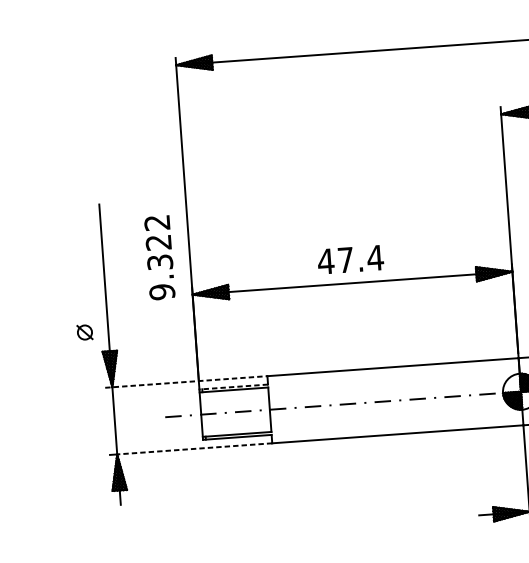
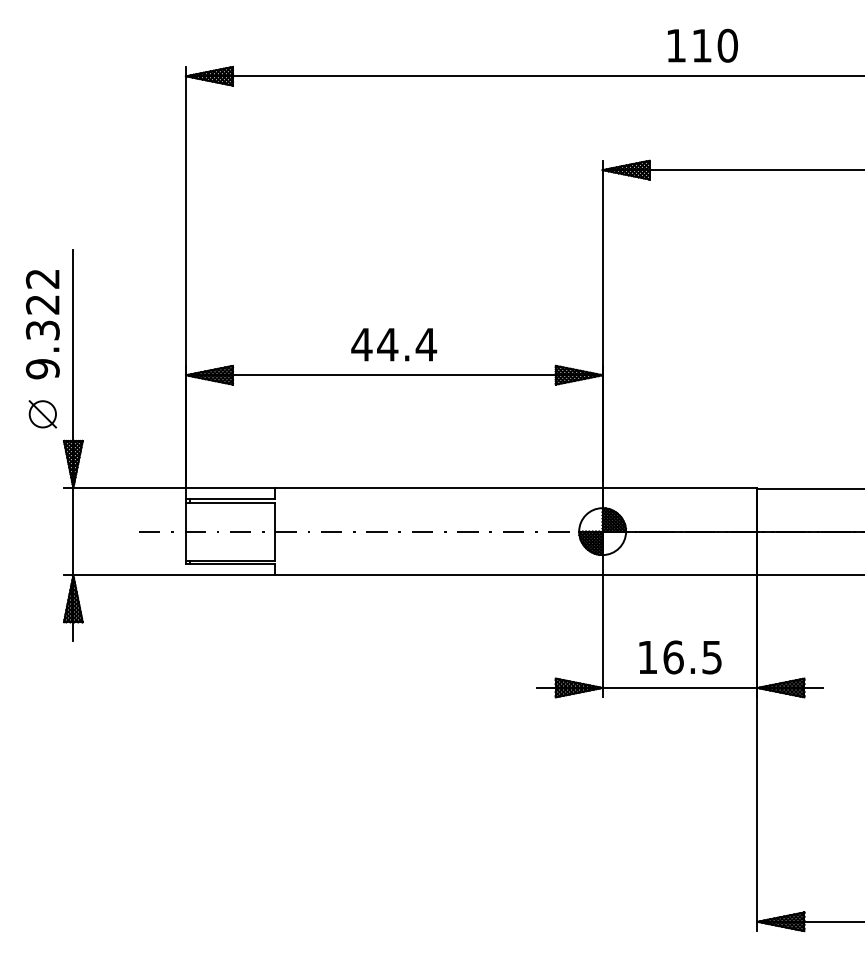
text: (159, 257) -> (42, 324), moved
text: (345, 259) -> (387, 344), 47.4 -> 44.4
part: (84, 332) -> (42, 414), size x1.43
line: (186, 381) -> (169, 487), dashed -> solid
line: (233, 386) -> (230, 498), dashed -> solid
line: (194, 448) -> (174, 575), dashed -> solid

